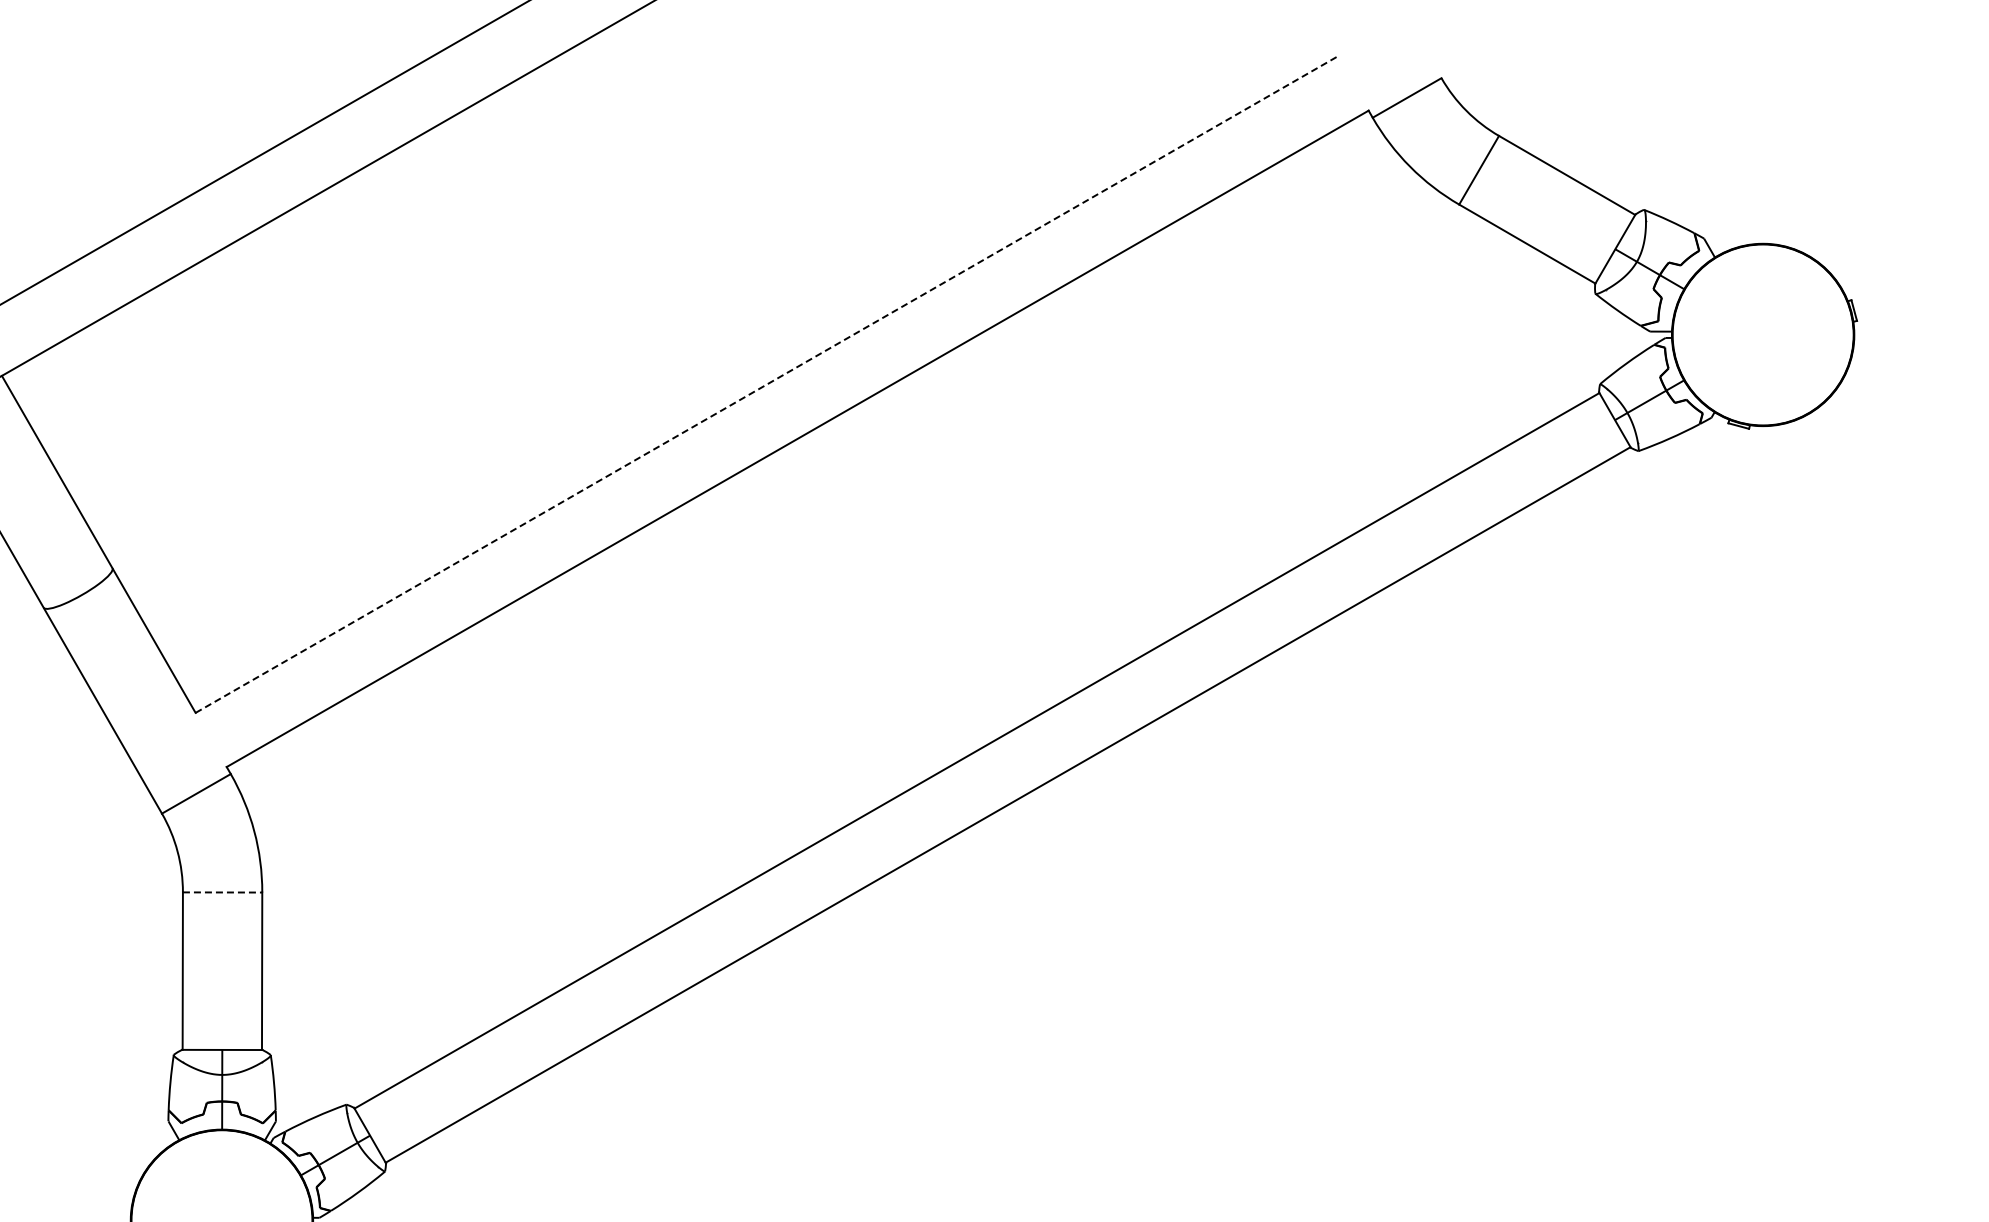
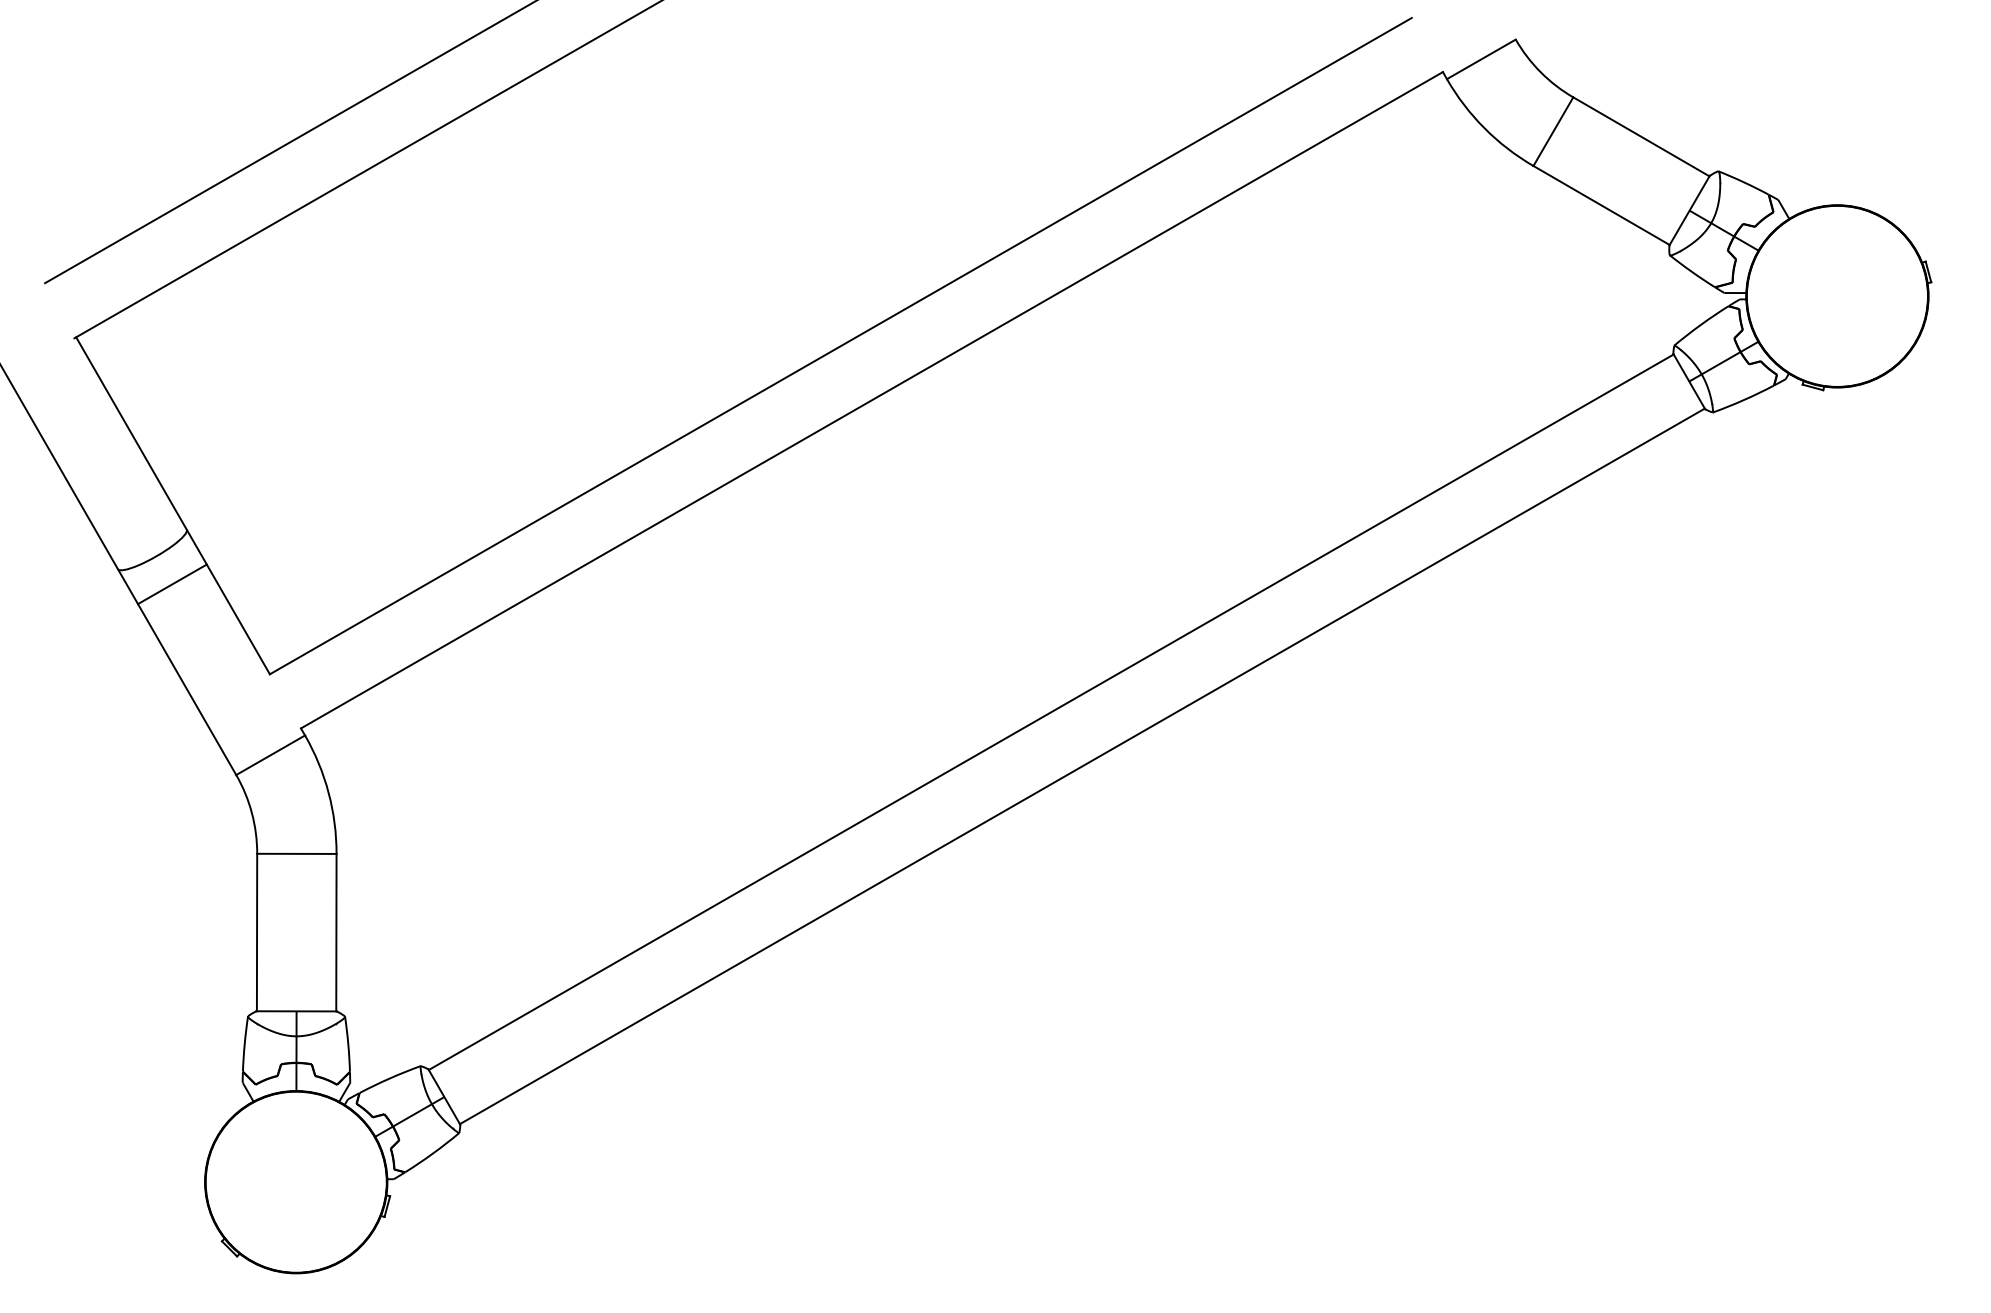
line: (766, 385) -> (840, 346), dashed -> solid
line: (98, 623) -> (172, 584), added
line: (222, 892) -> (296, 853), dashed -> solid

